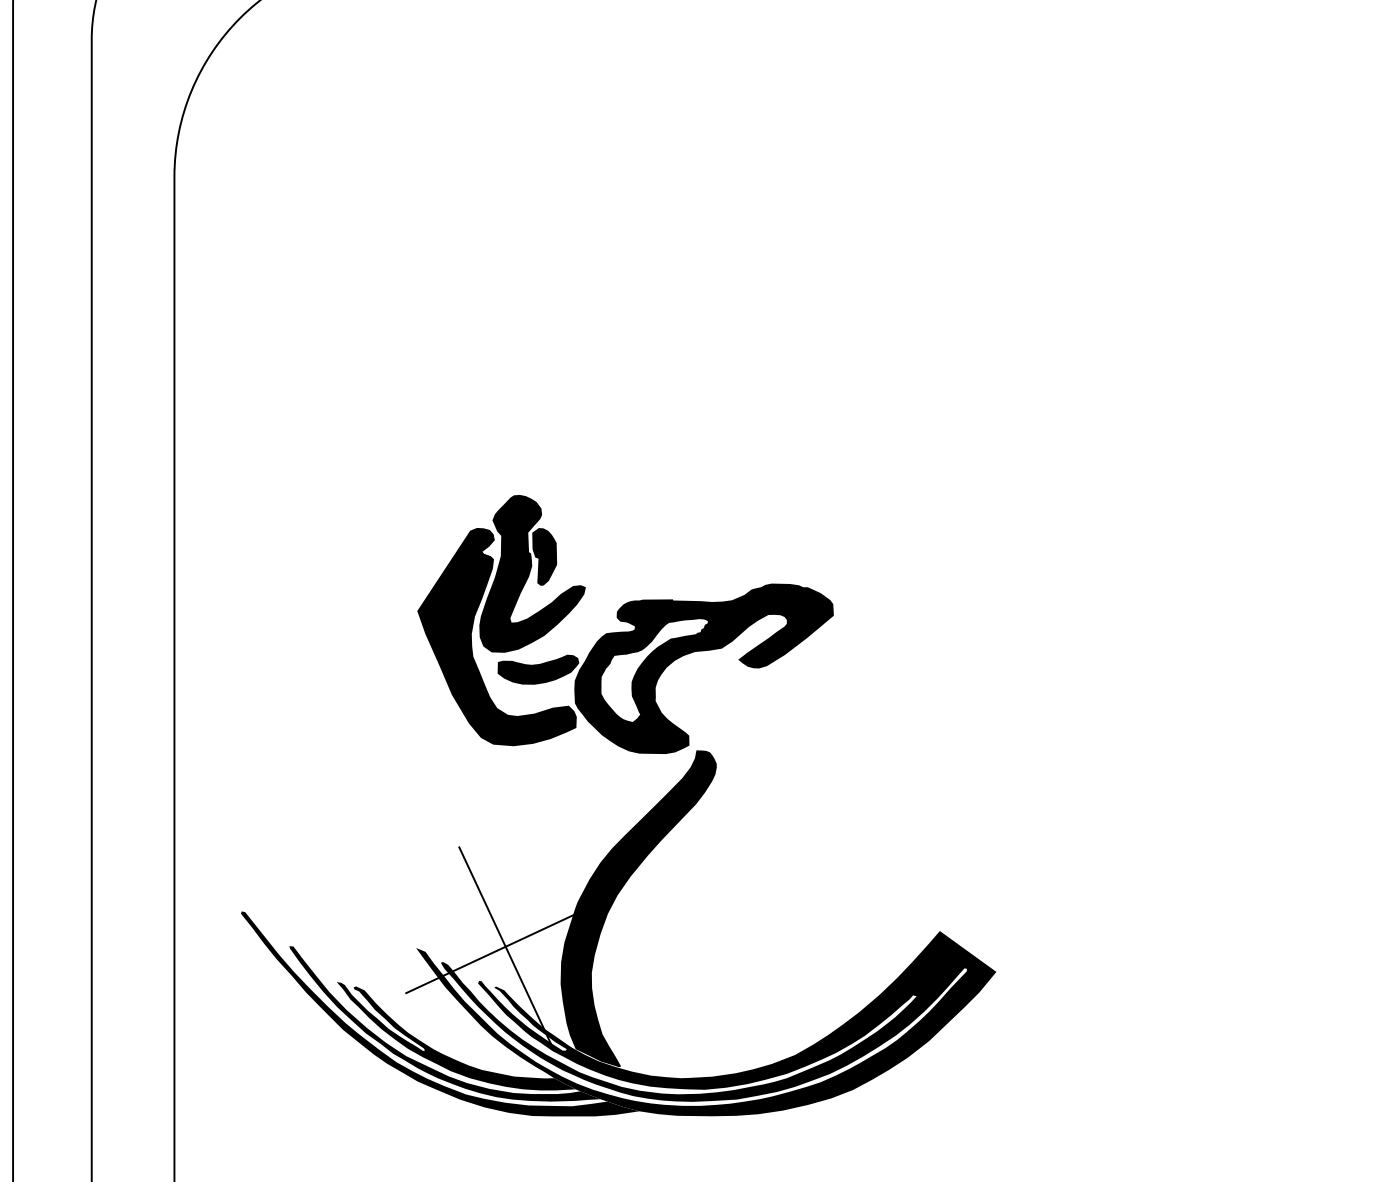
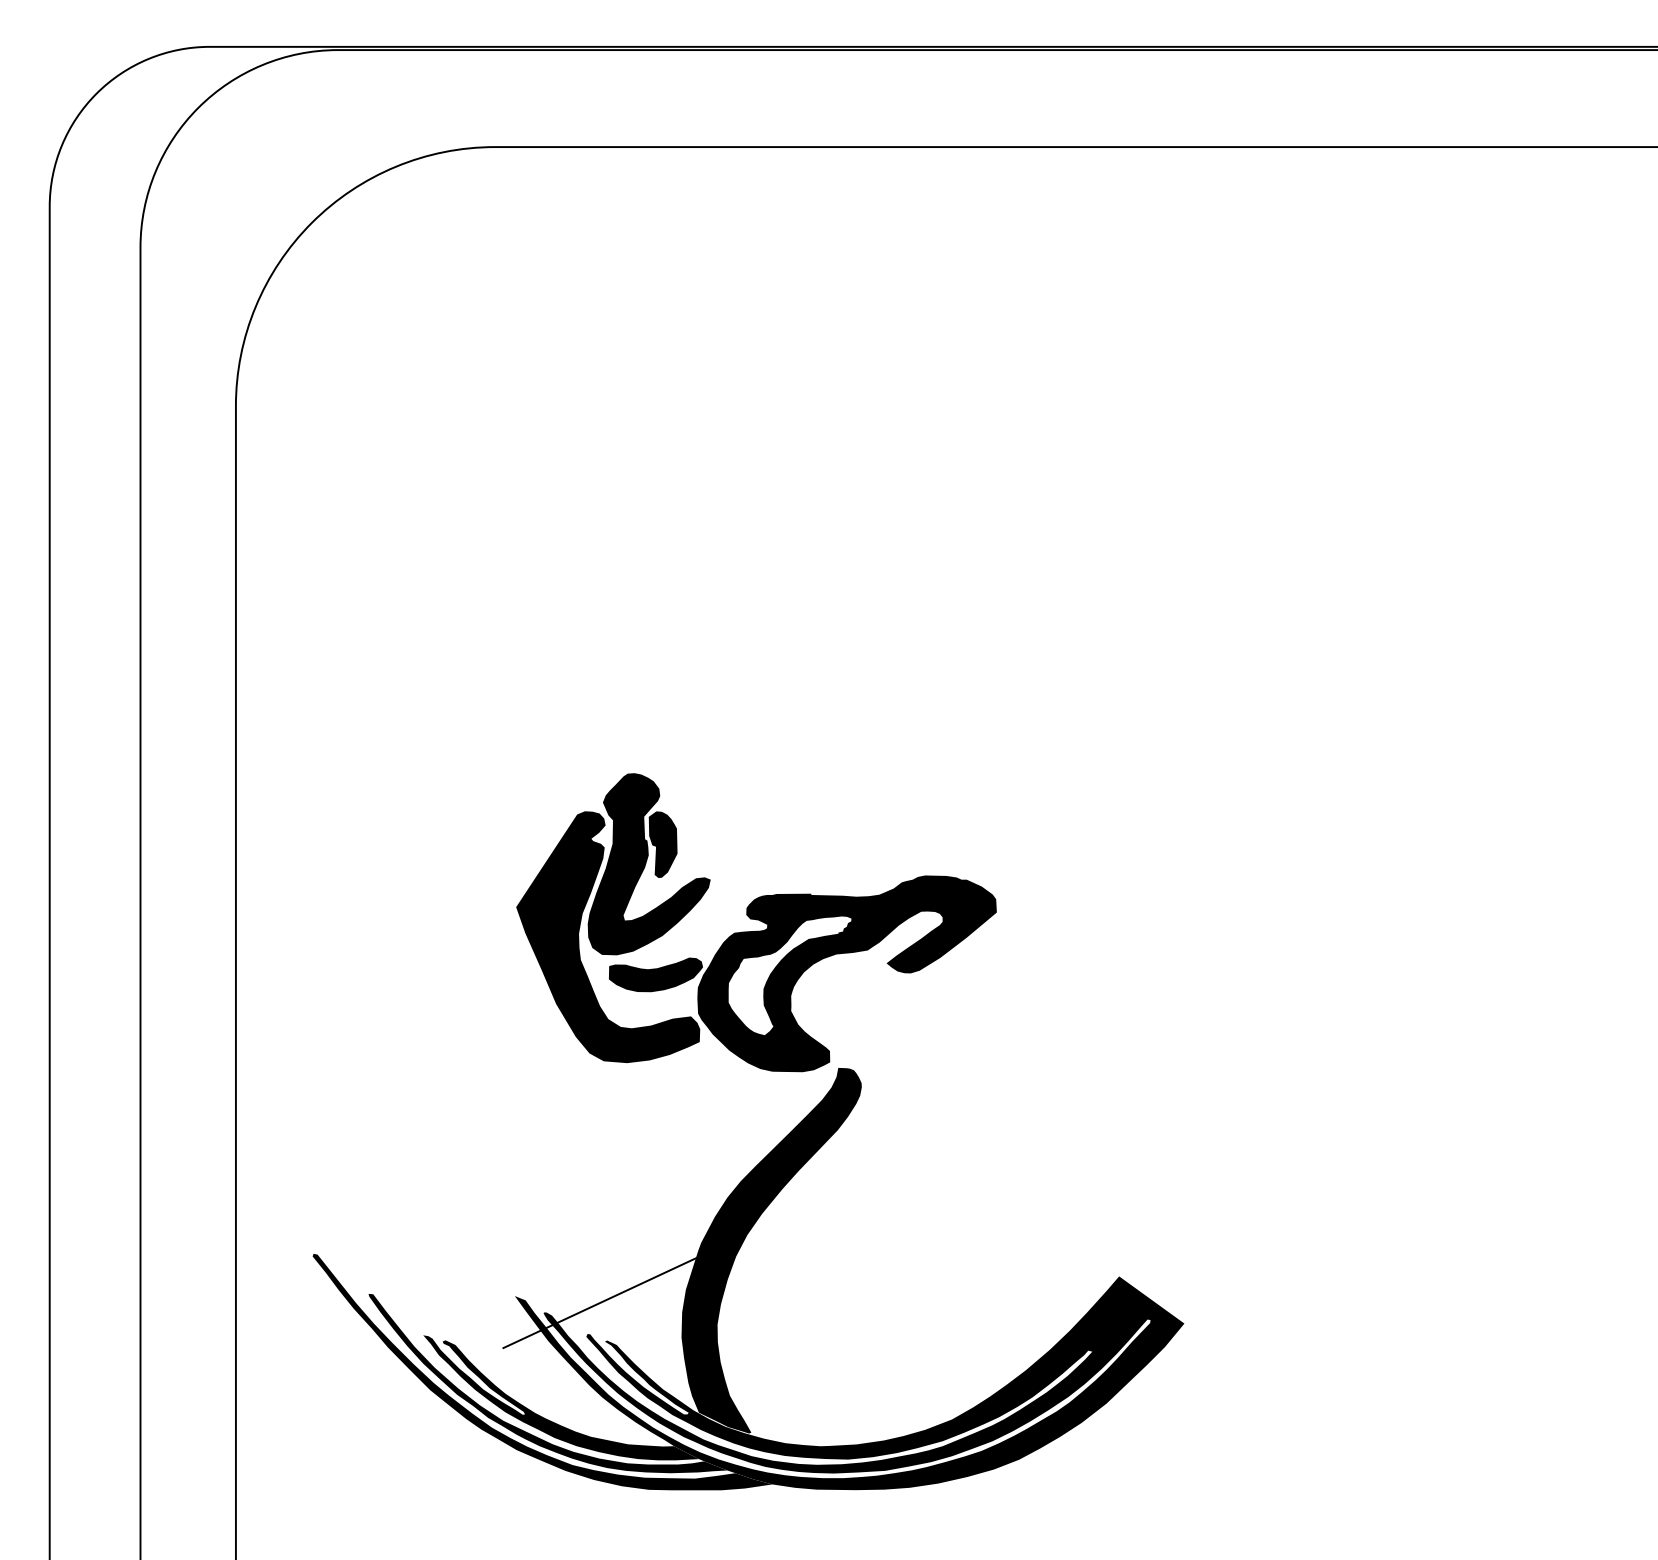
line: (505, 946) -> (617, 1294), removed

